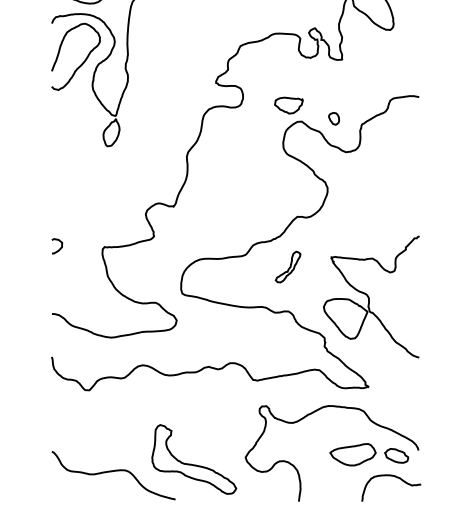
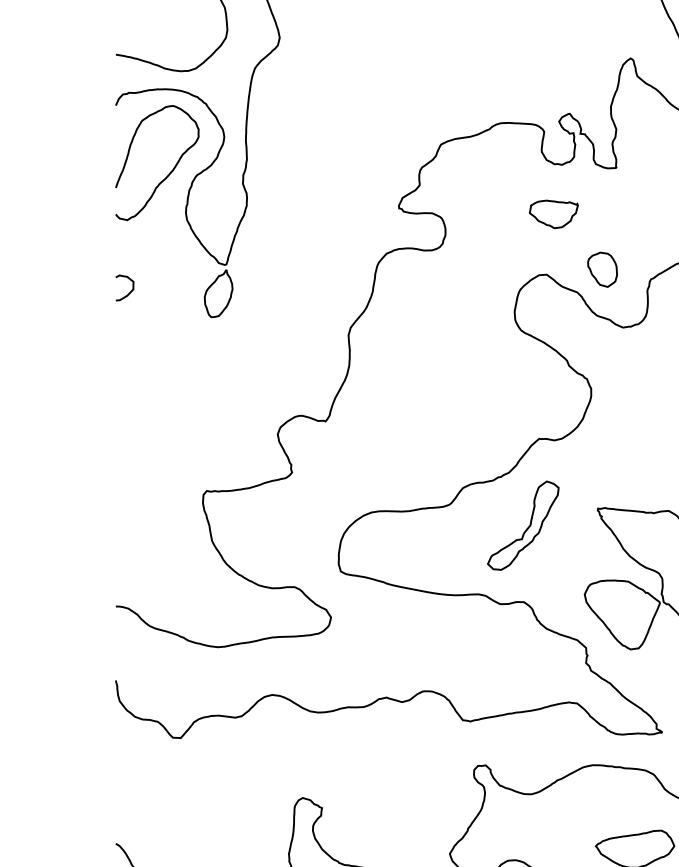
part: (288, 105) -> (553, 214), moved
part: (333, 118) -> (601, 269), size x1.67
curve: (59, 248) -> (128, 291), moved
part: (287, 266) -> (522, 524), size x1.67

